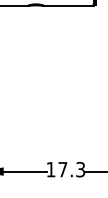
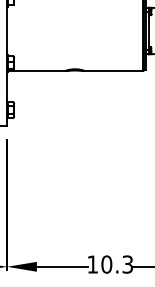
text: (62, 169) -> (106, 264), 17.3 -> 10.3

